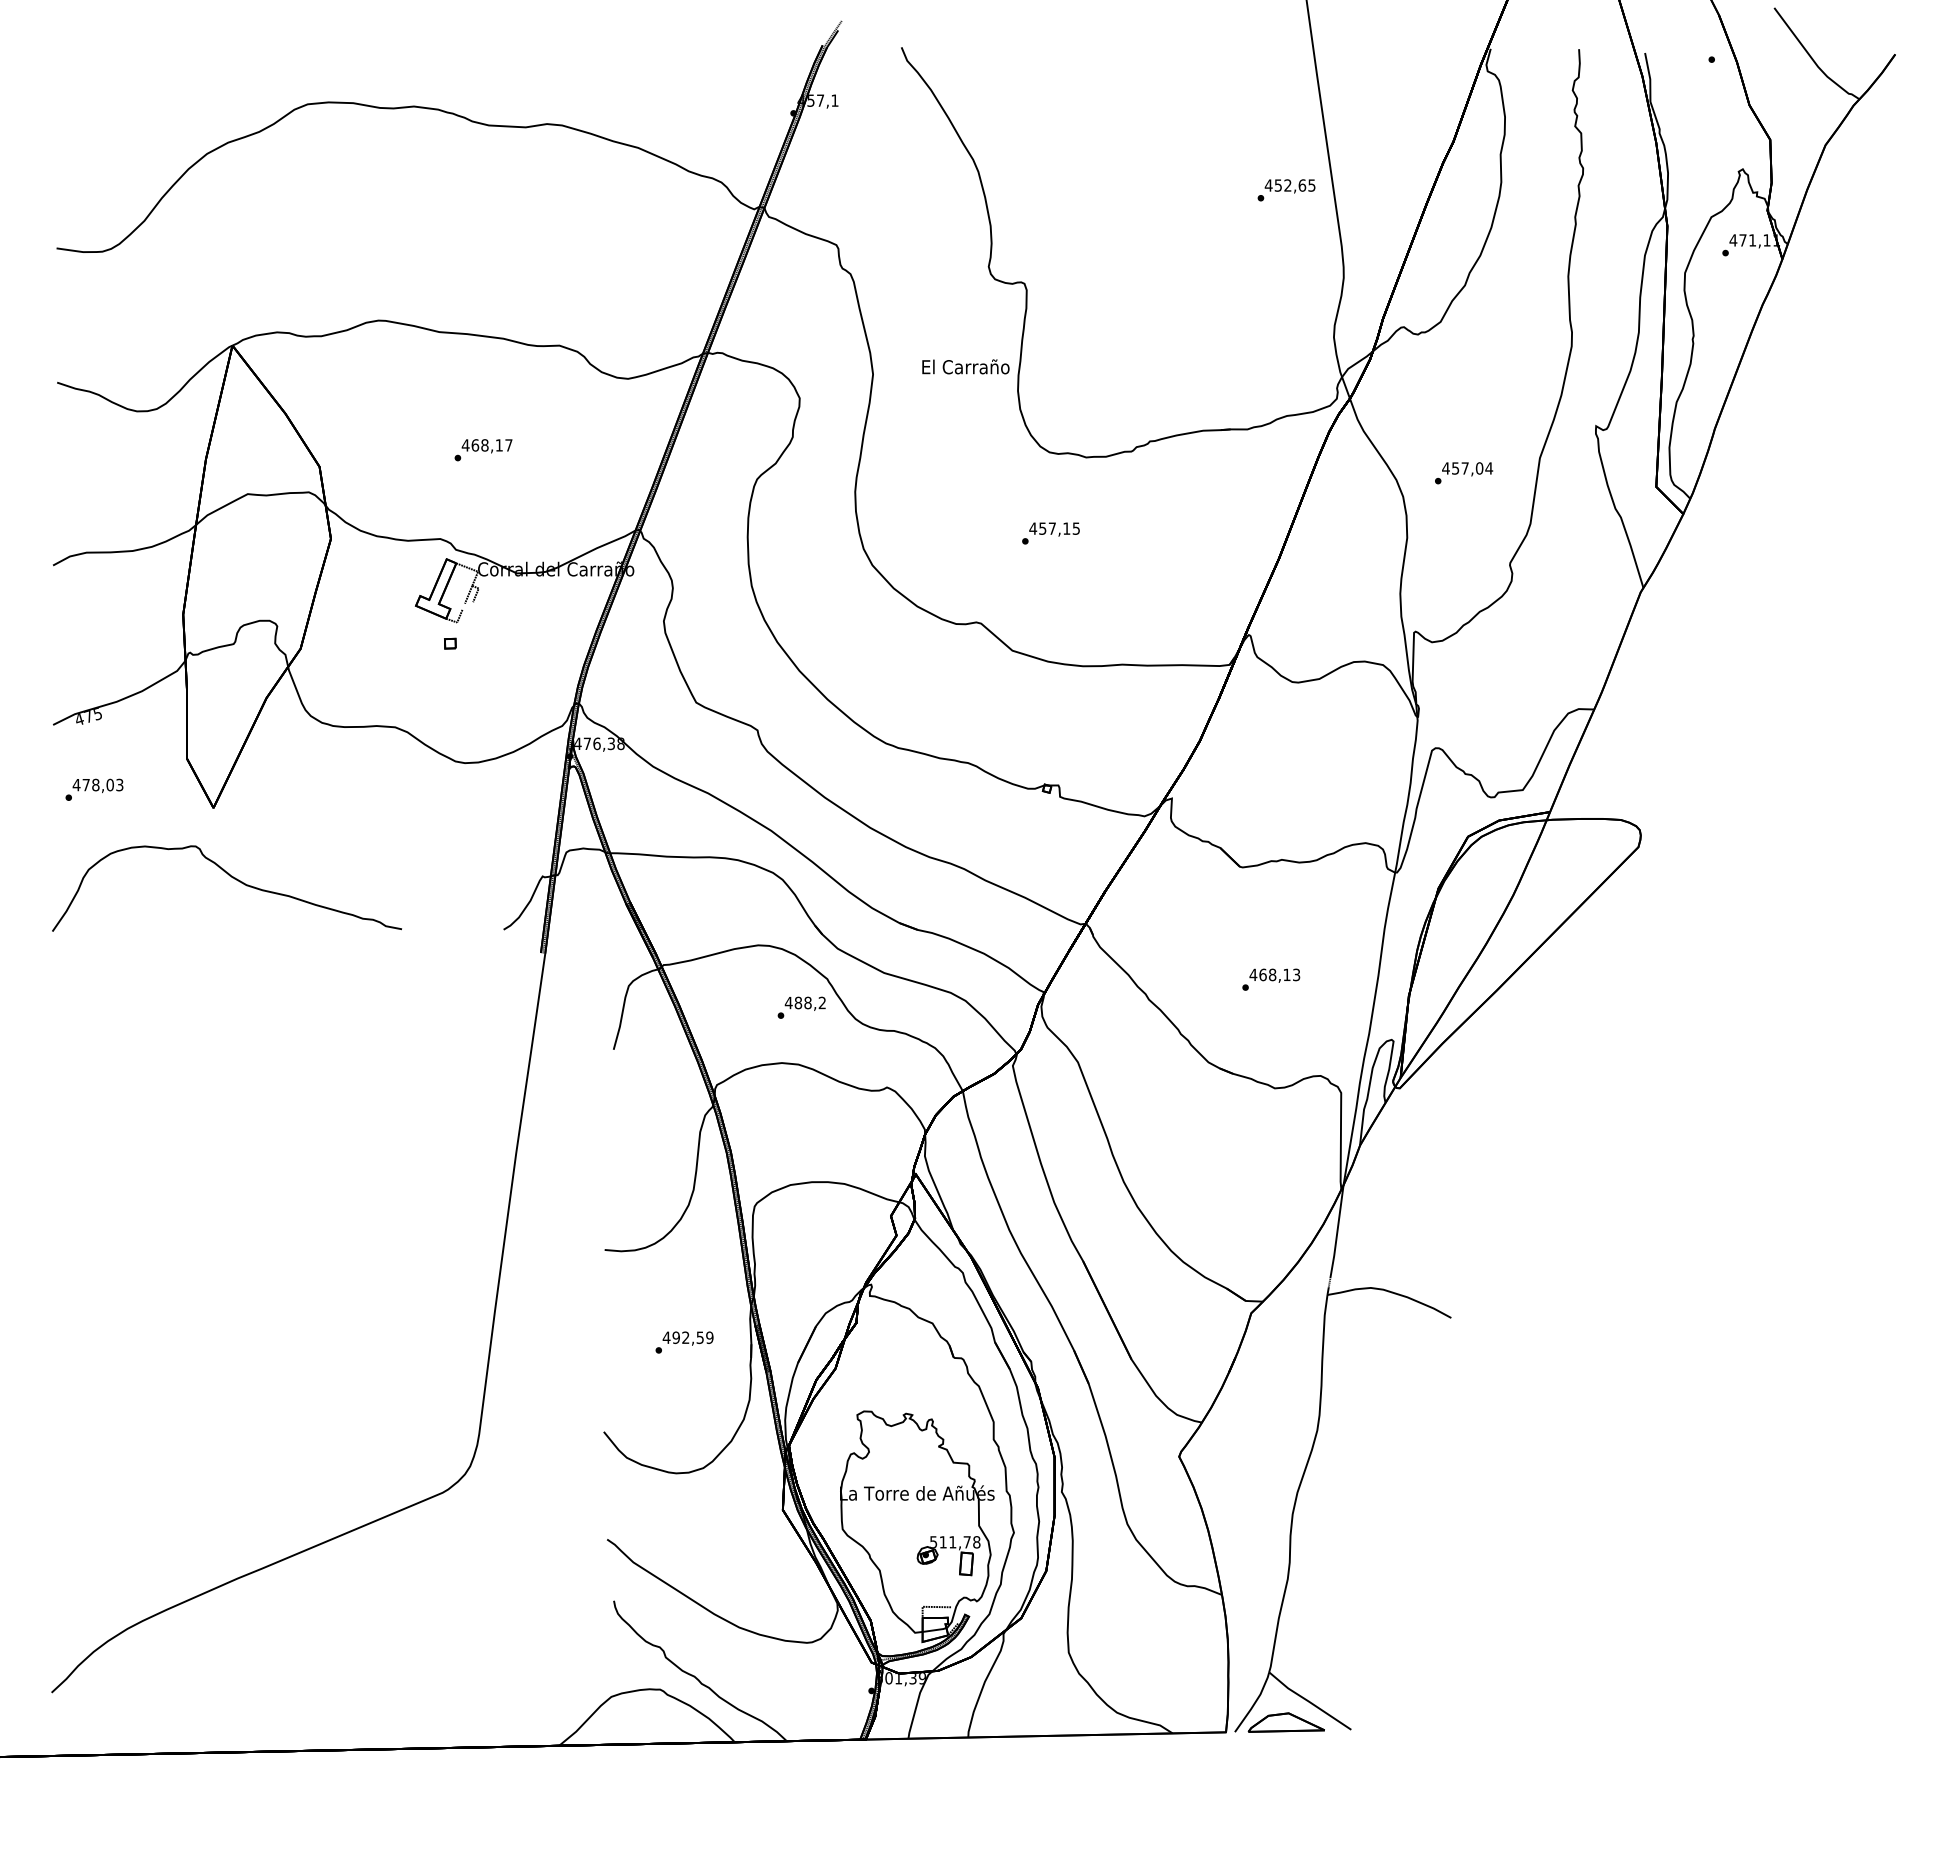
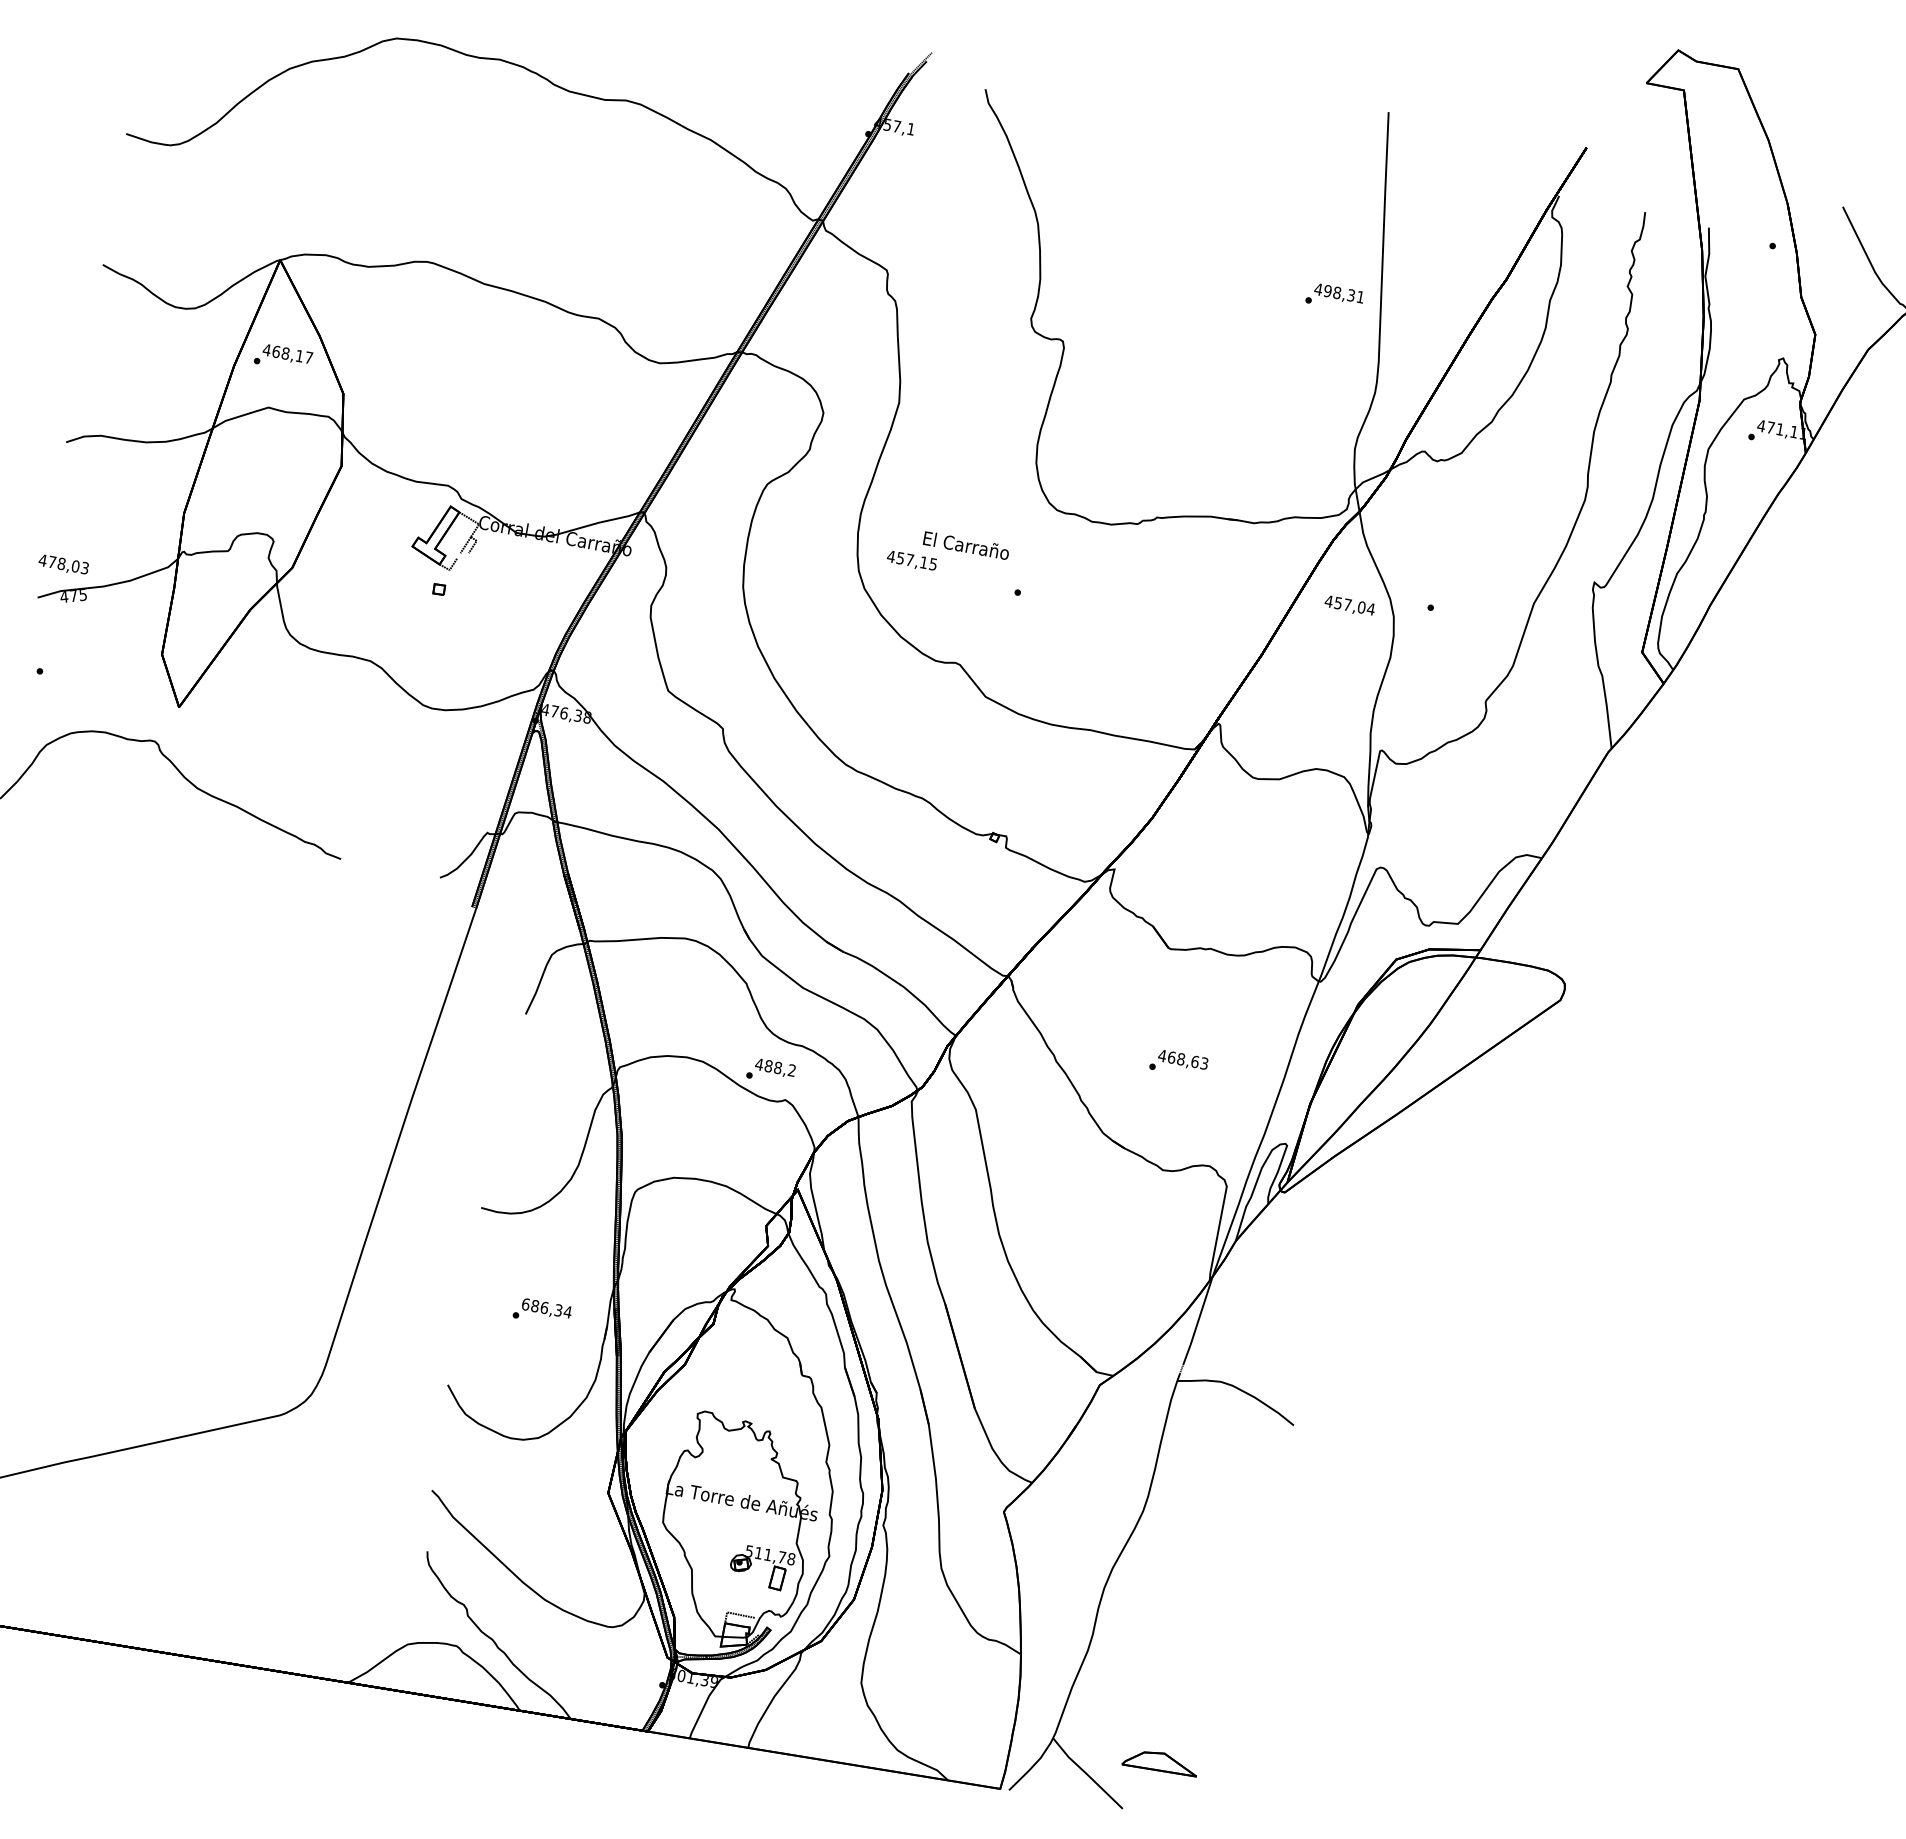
text: (1294, 185) -> (1343, 294), 452,65 -> 498,31
text: (965, 366) -> (966, 545), moved
text: (483, 450) -> (283, 358), moved
text: (1467, 469) -> (1349, 606), moved
text: (1054, 529) -> (911, 561), moved
text: (97, 785) -> (63, 564), moved
text: (1286, 974) -> (1194, 1061), 468,13 -> 468,63
text: (801, 1007) -> (770, 1071), moved
text: (687, 1337) -> (546, 1307), 492,59 -> 686,34
part: (1285, 1722) -> (1159, 1761), moved

